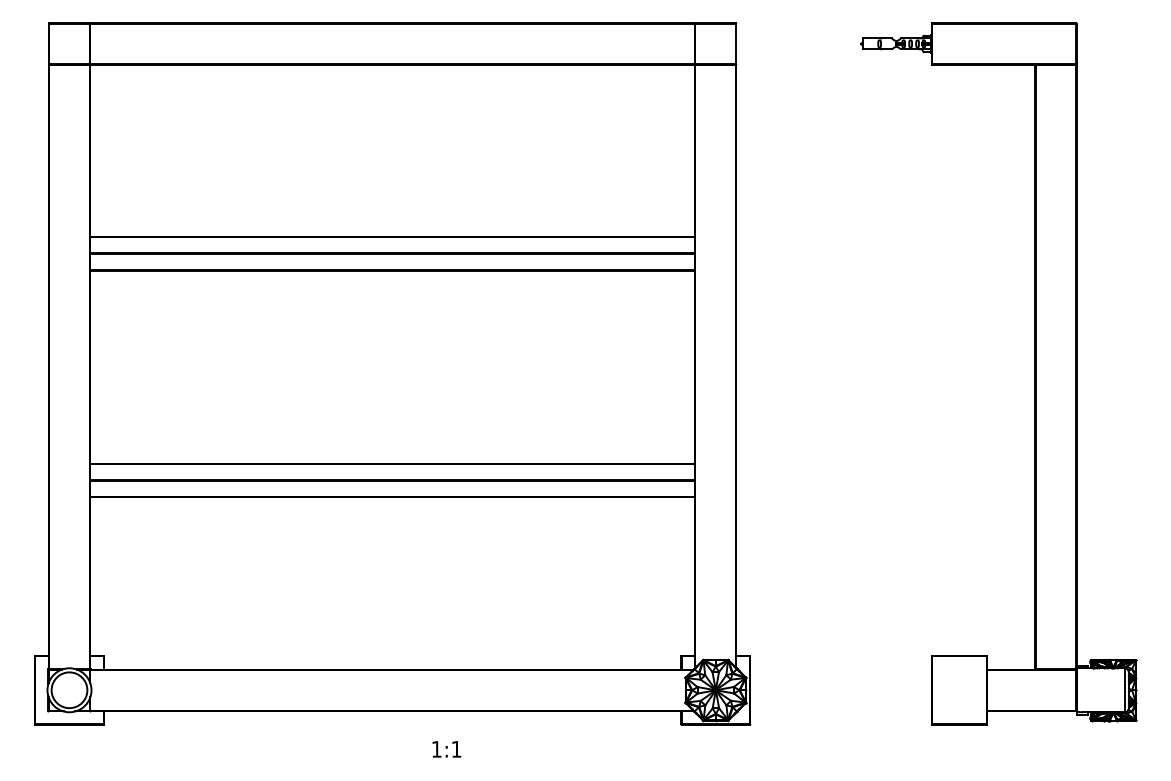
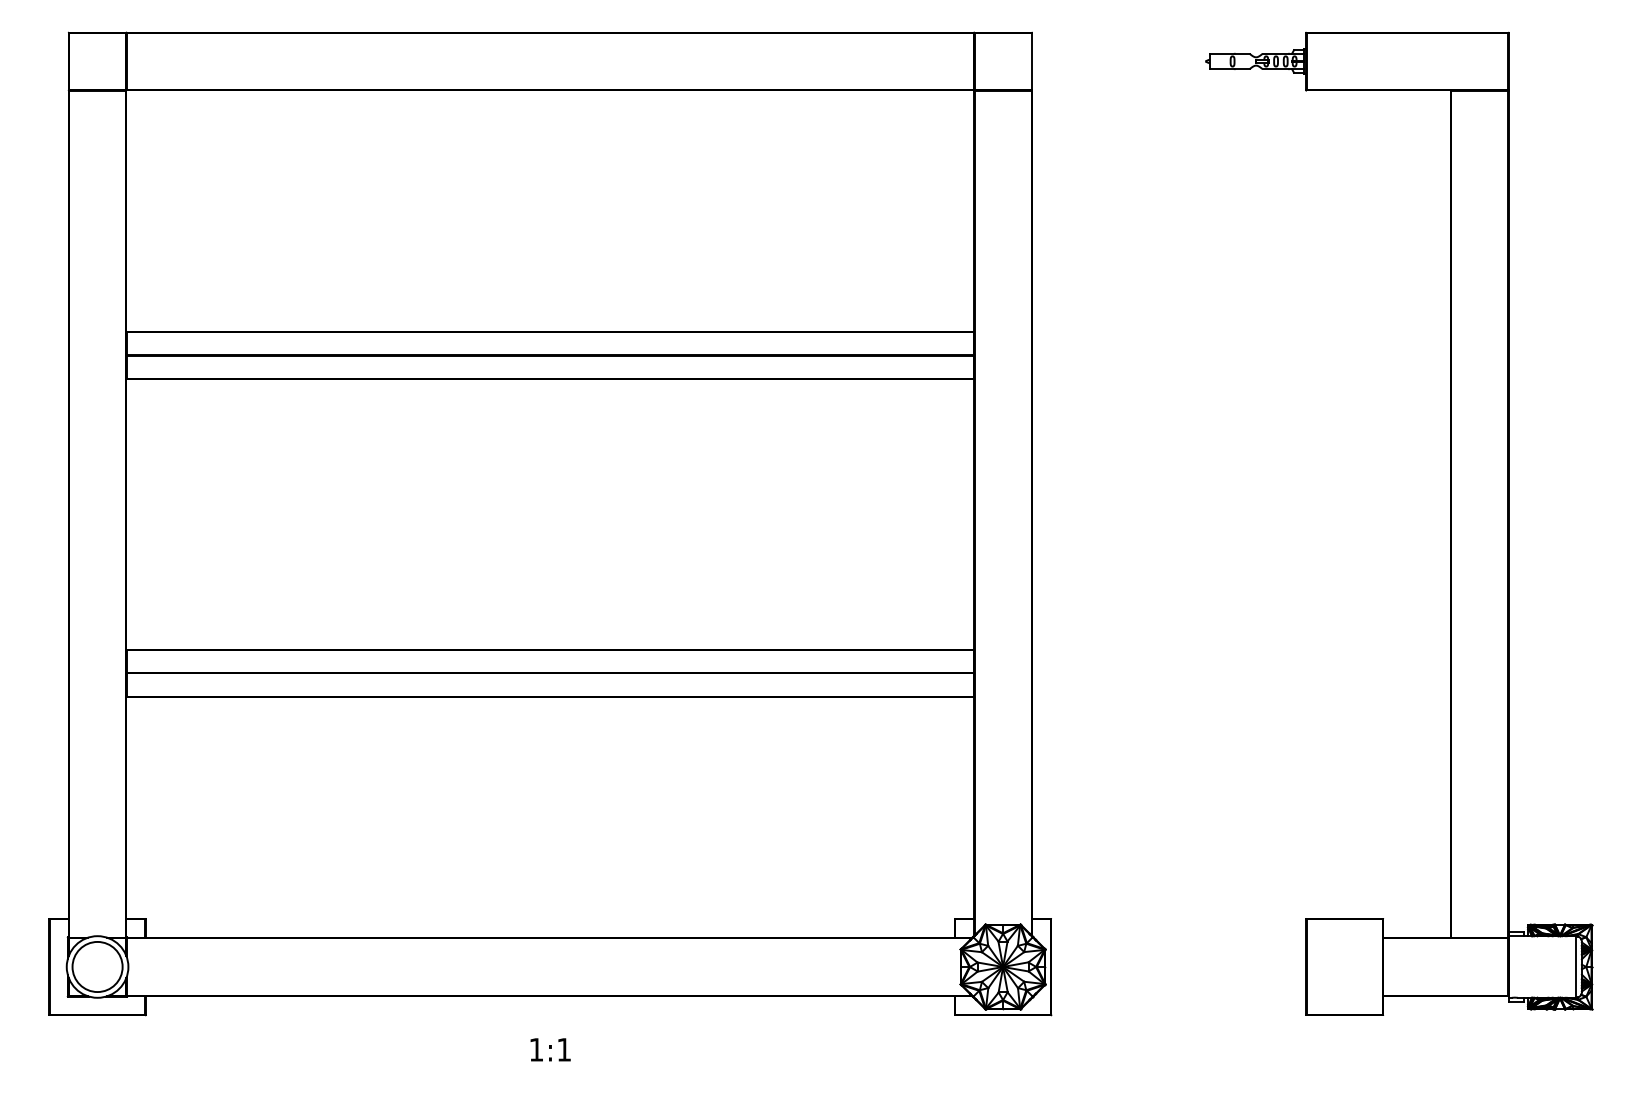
text: (446, 749) -> (550, 1049), moved

